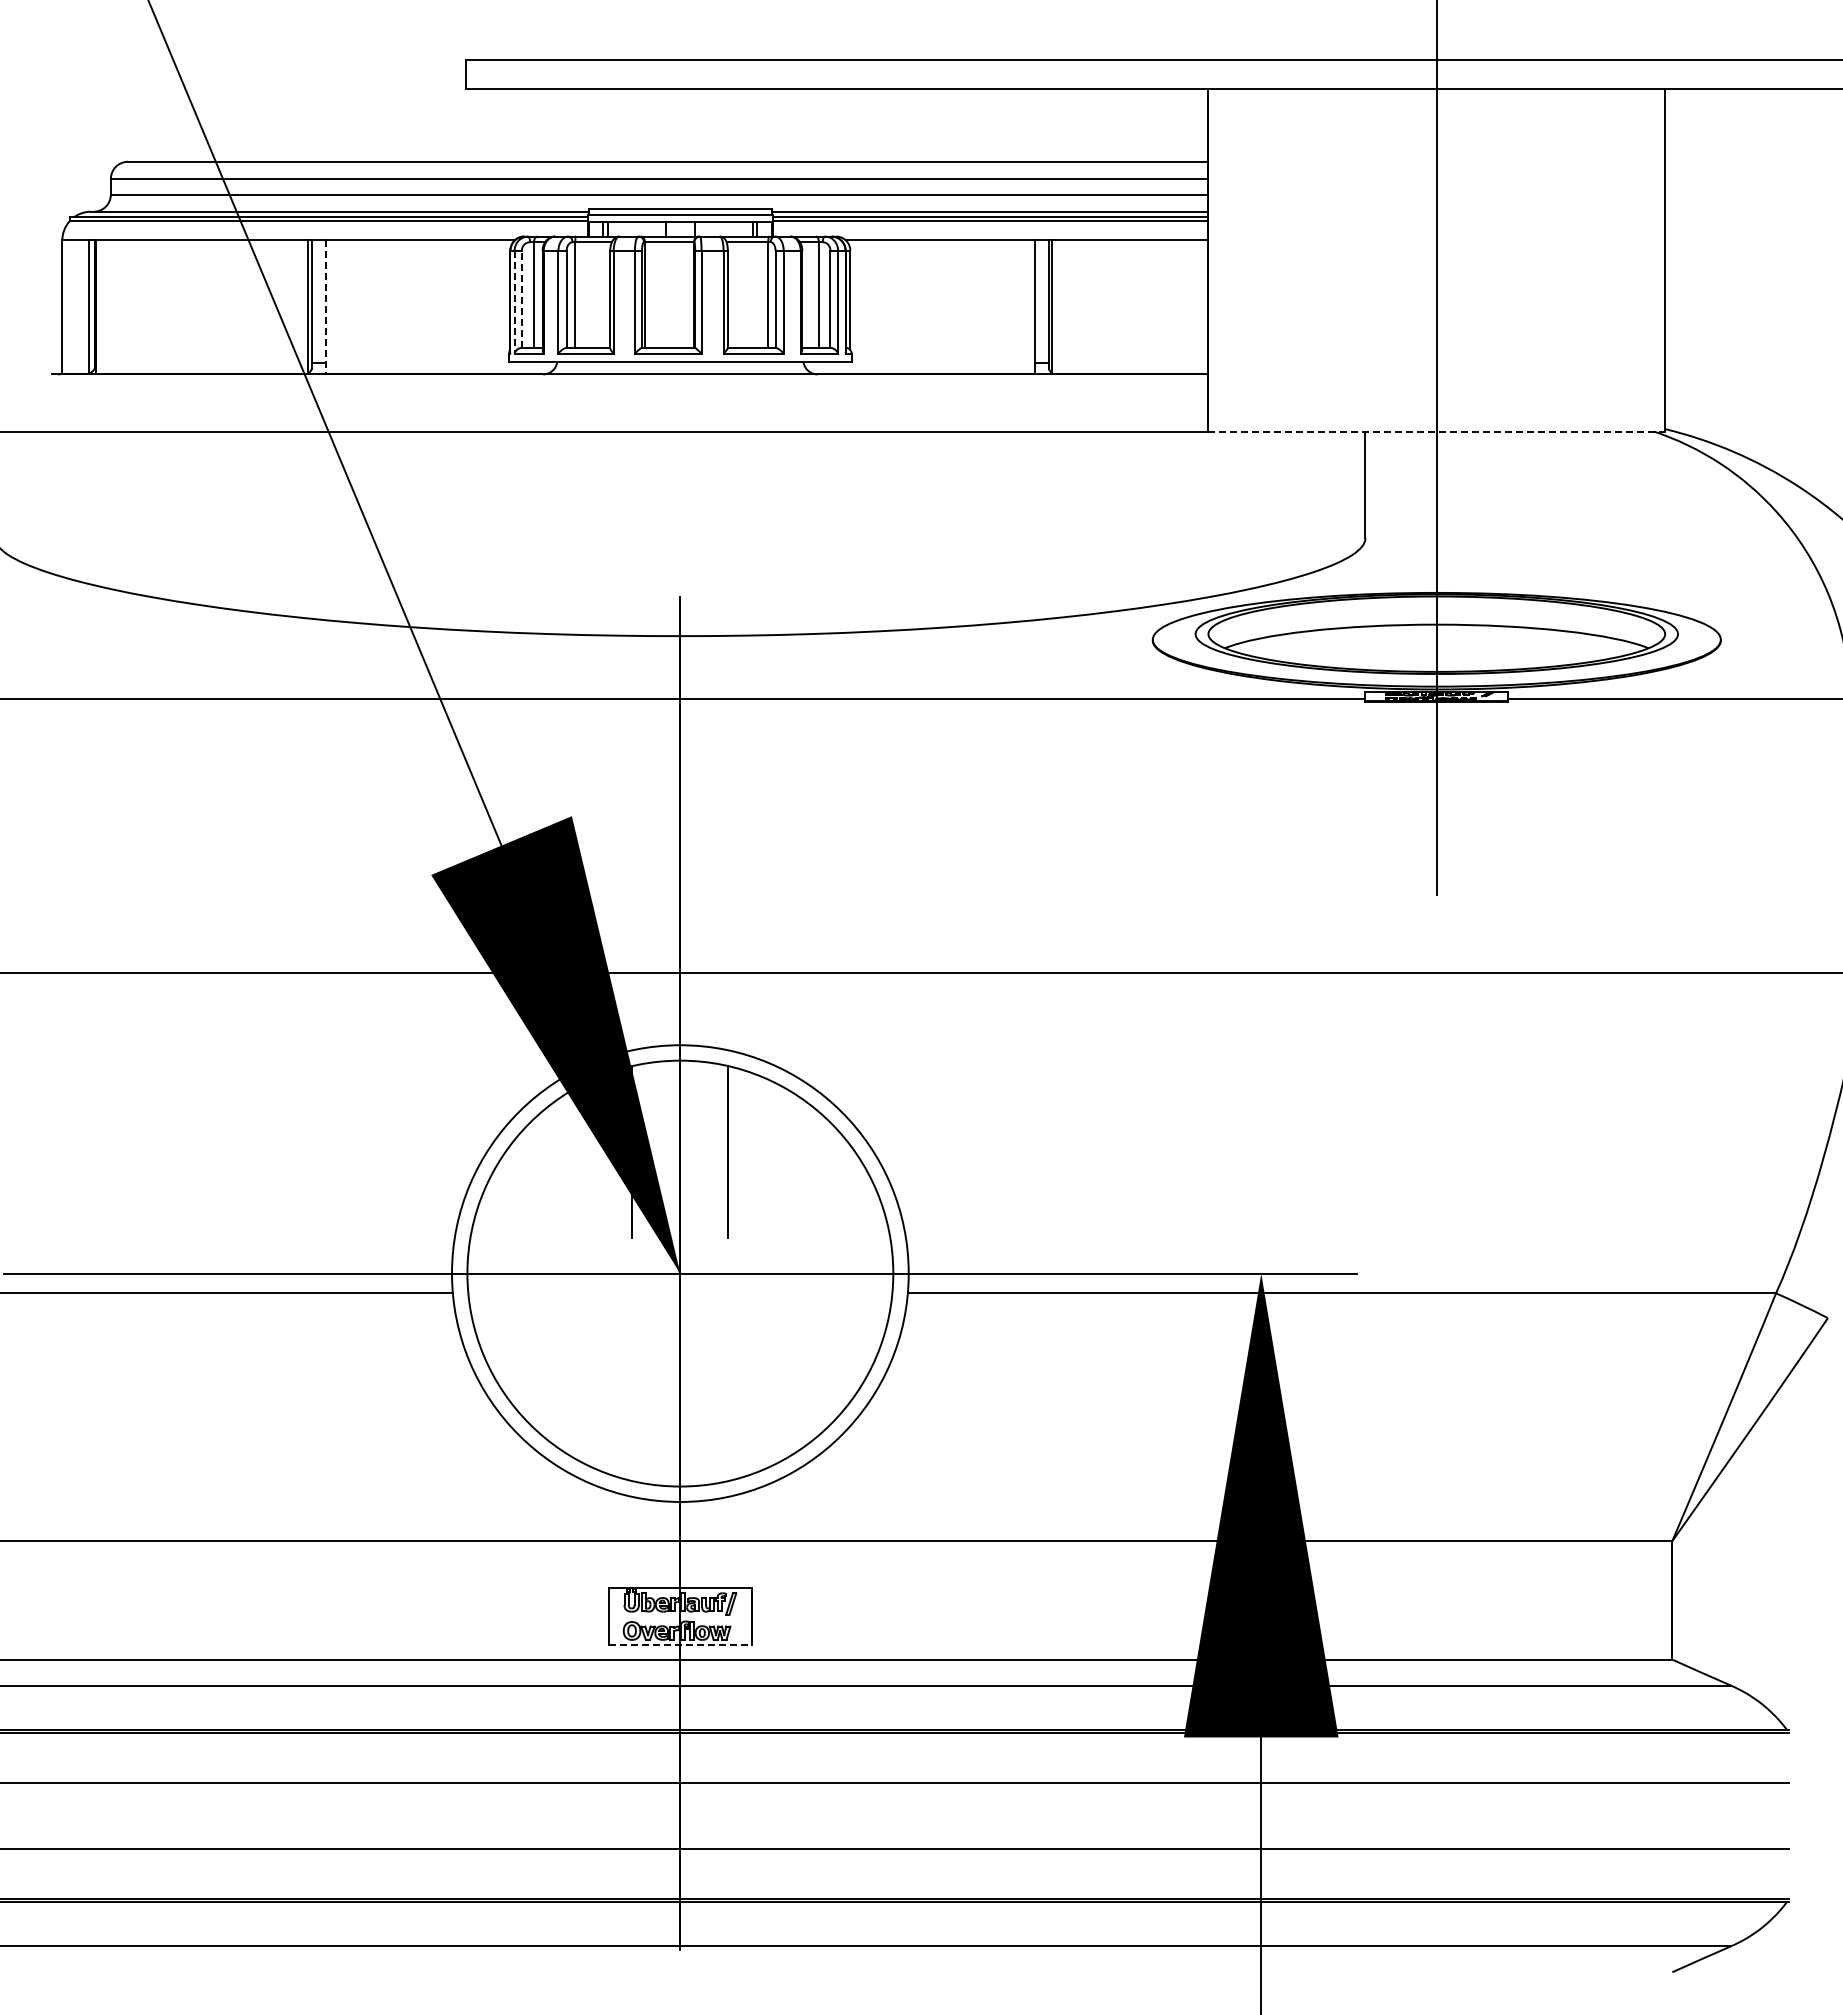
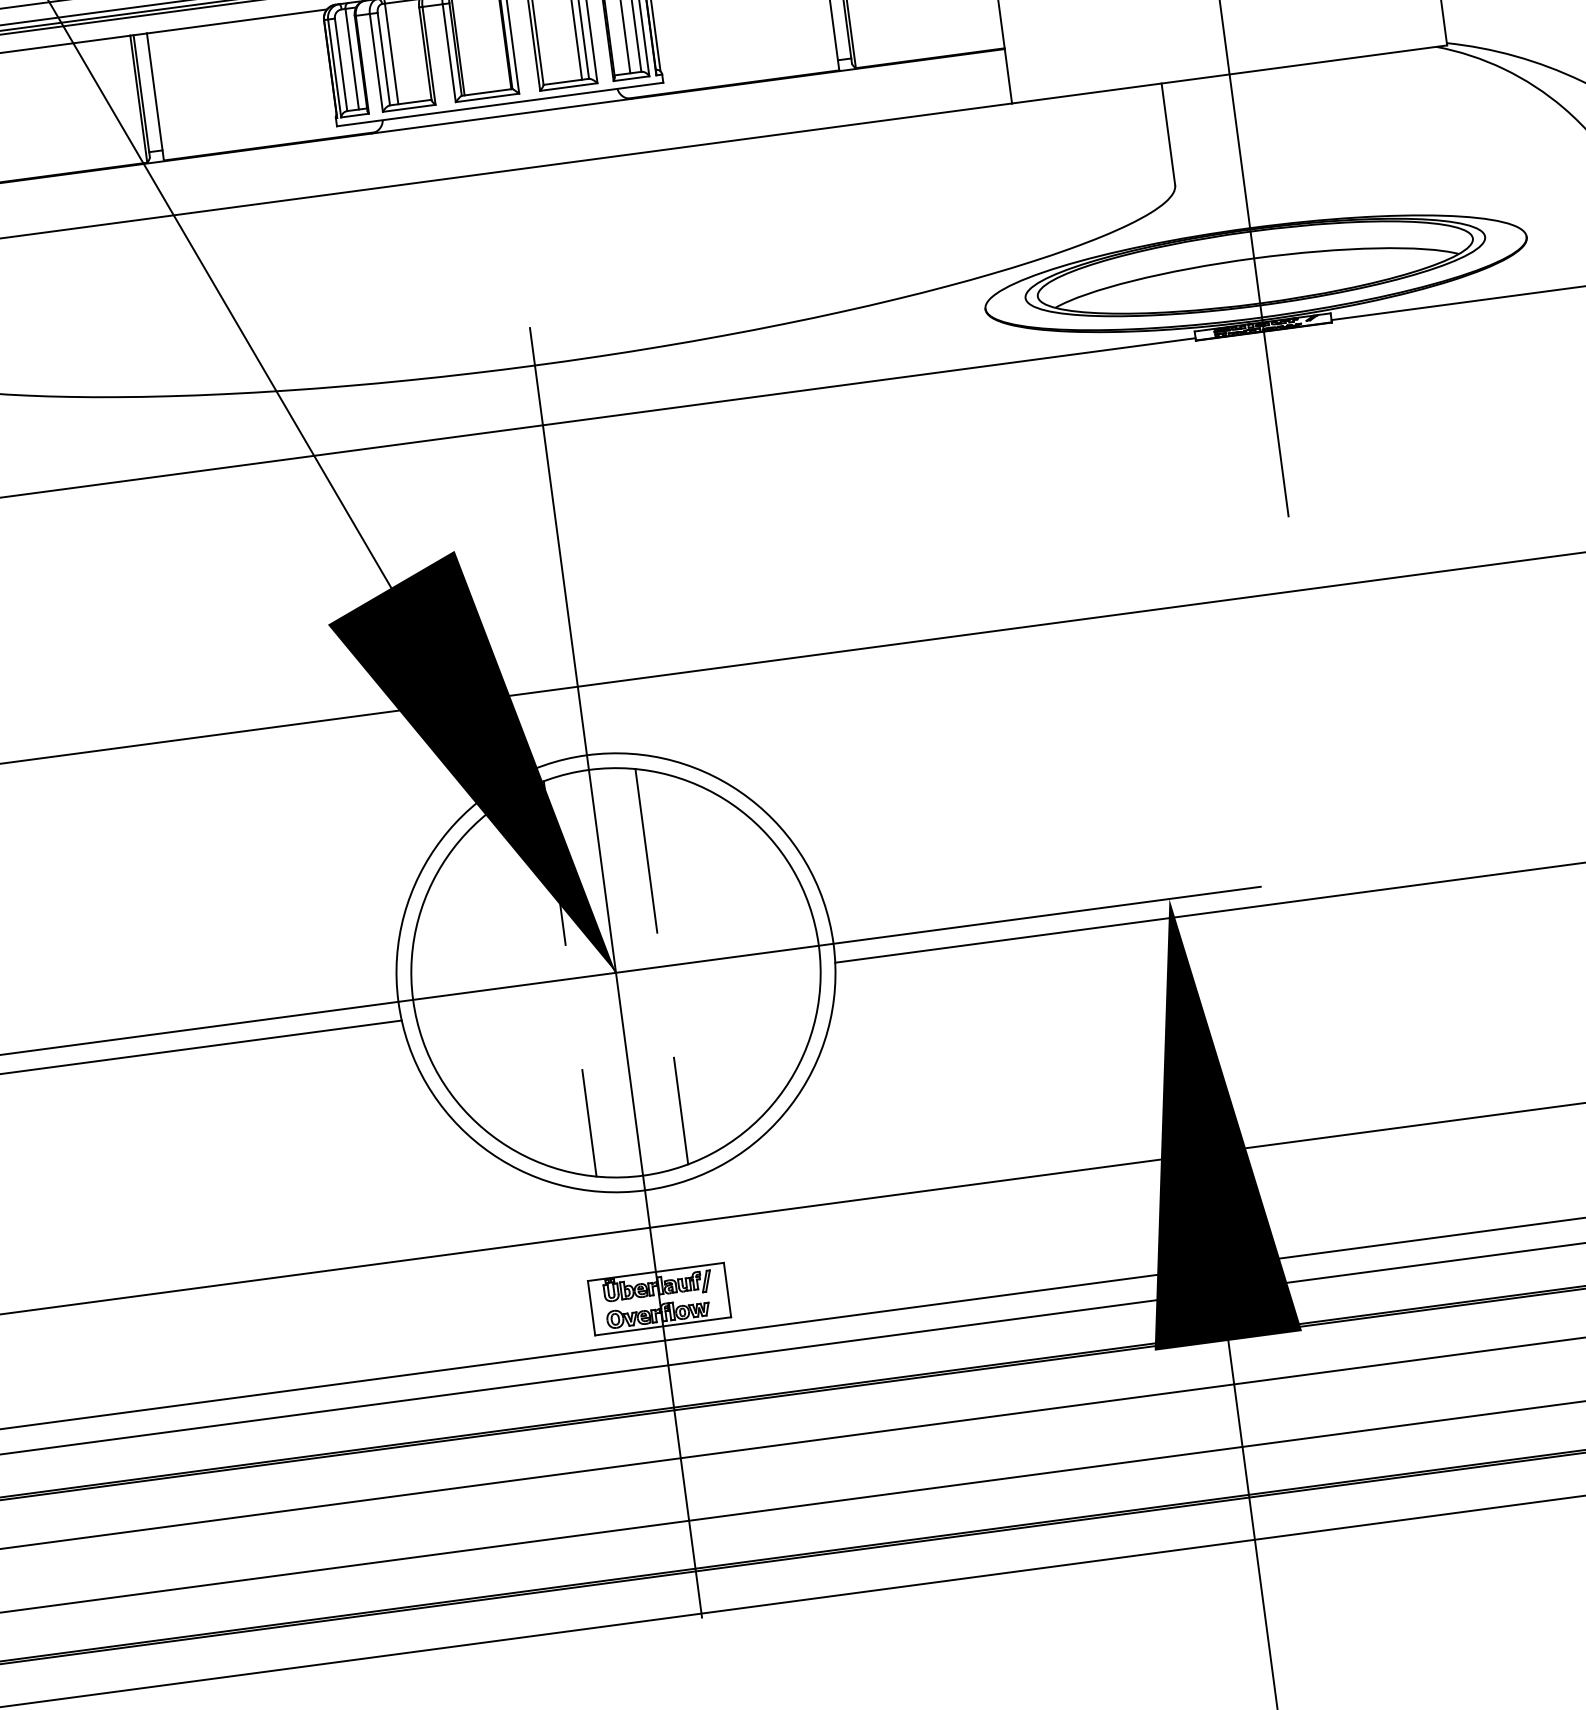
line: (521, 299) -> (340, 65), dashed -> solid
line: (514, 302) -> (334, 68), dashed -> solid
line: (325, 306) -> (155, 96), dashed -> solid
line: (1437, 431) -> (1230, 74), dashed -> solid
line: (632, 1425) -> (589, 1123), added
line: (728, 1425) -> (681, 1111), added
line: (680, 1644) -> (663, 1326), dashed -> solid

